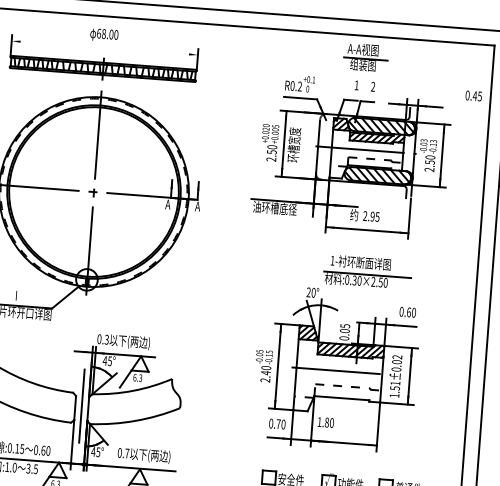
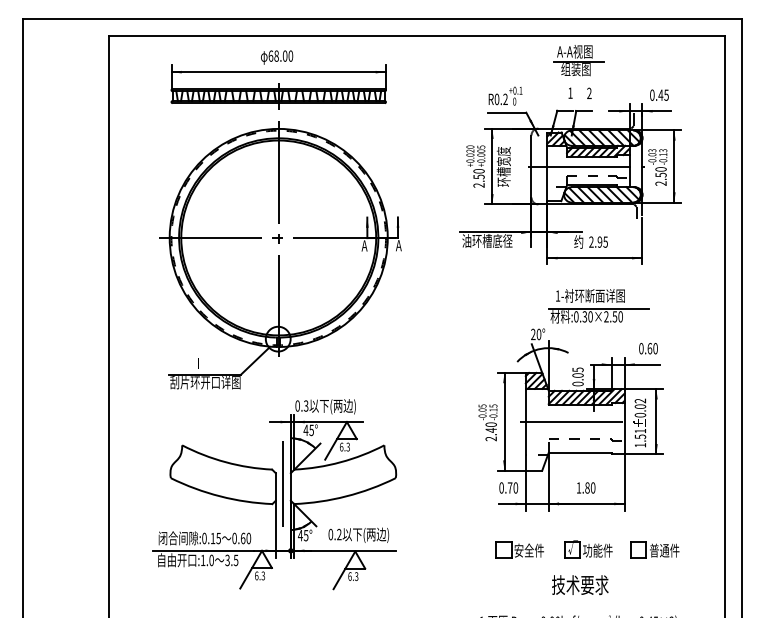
line: (104, 48) -> (278, 72), added
text: (473, 95) -> (659, 94), moved
text: (326, 422) -> (586, 487), moved
text: (127, 453) -> (339, 534), 0.7 -> 0.2

